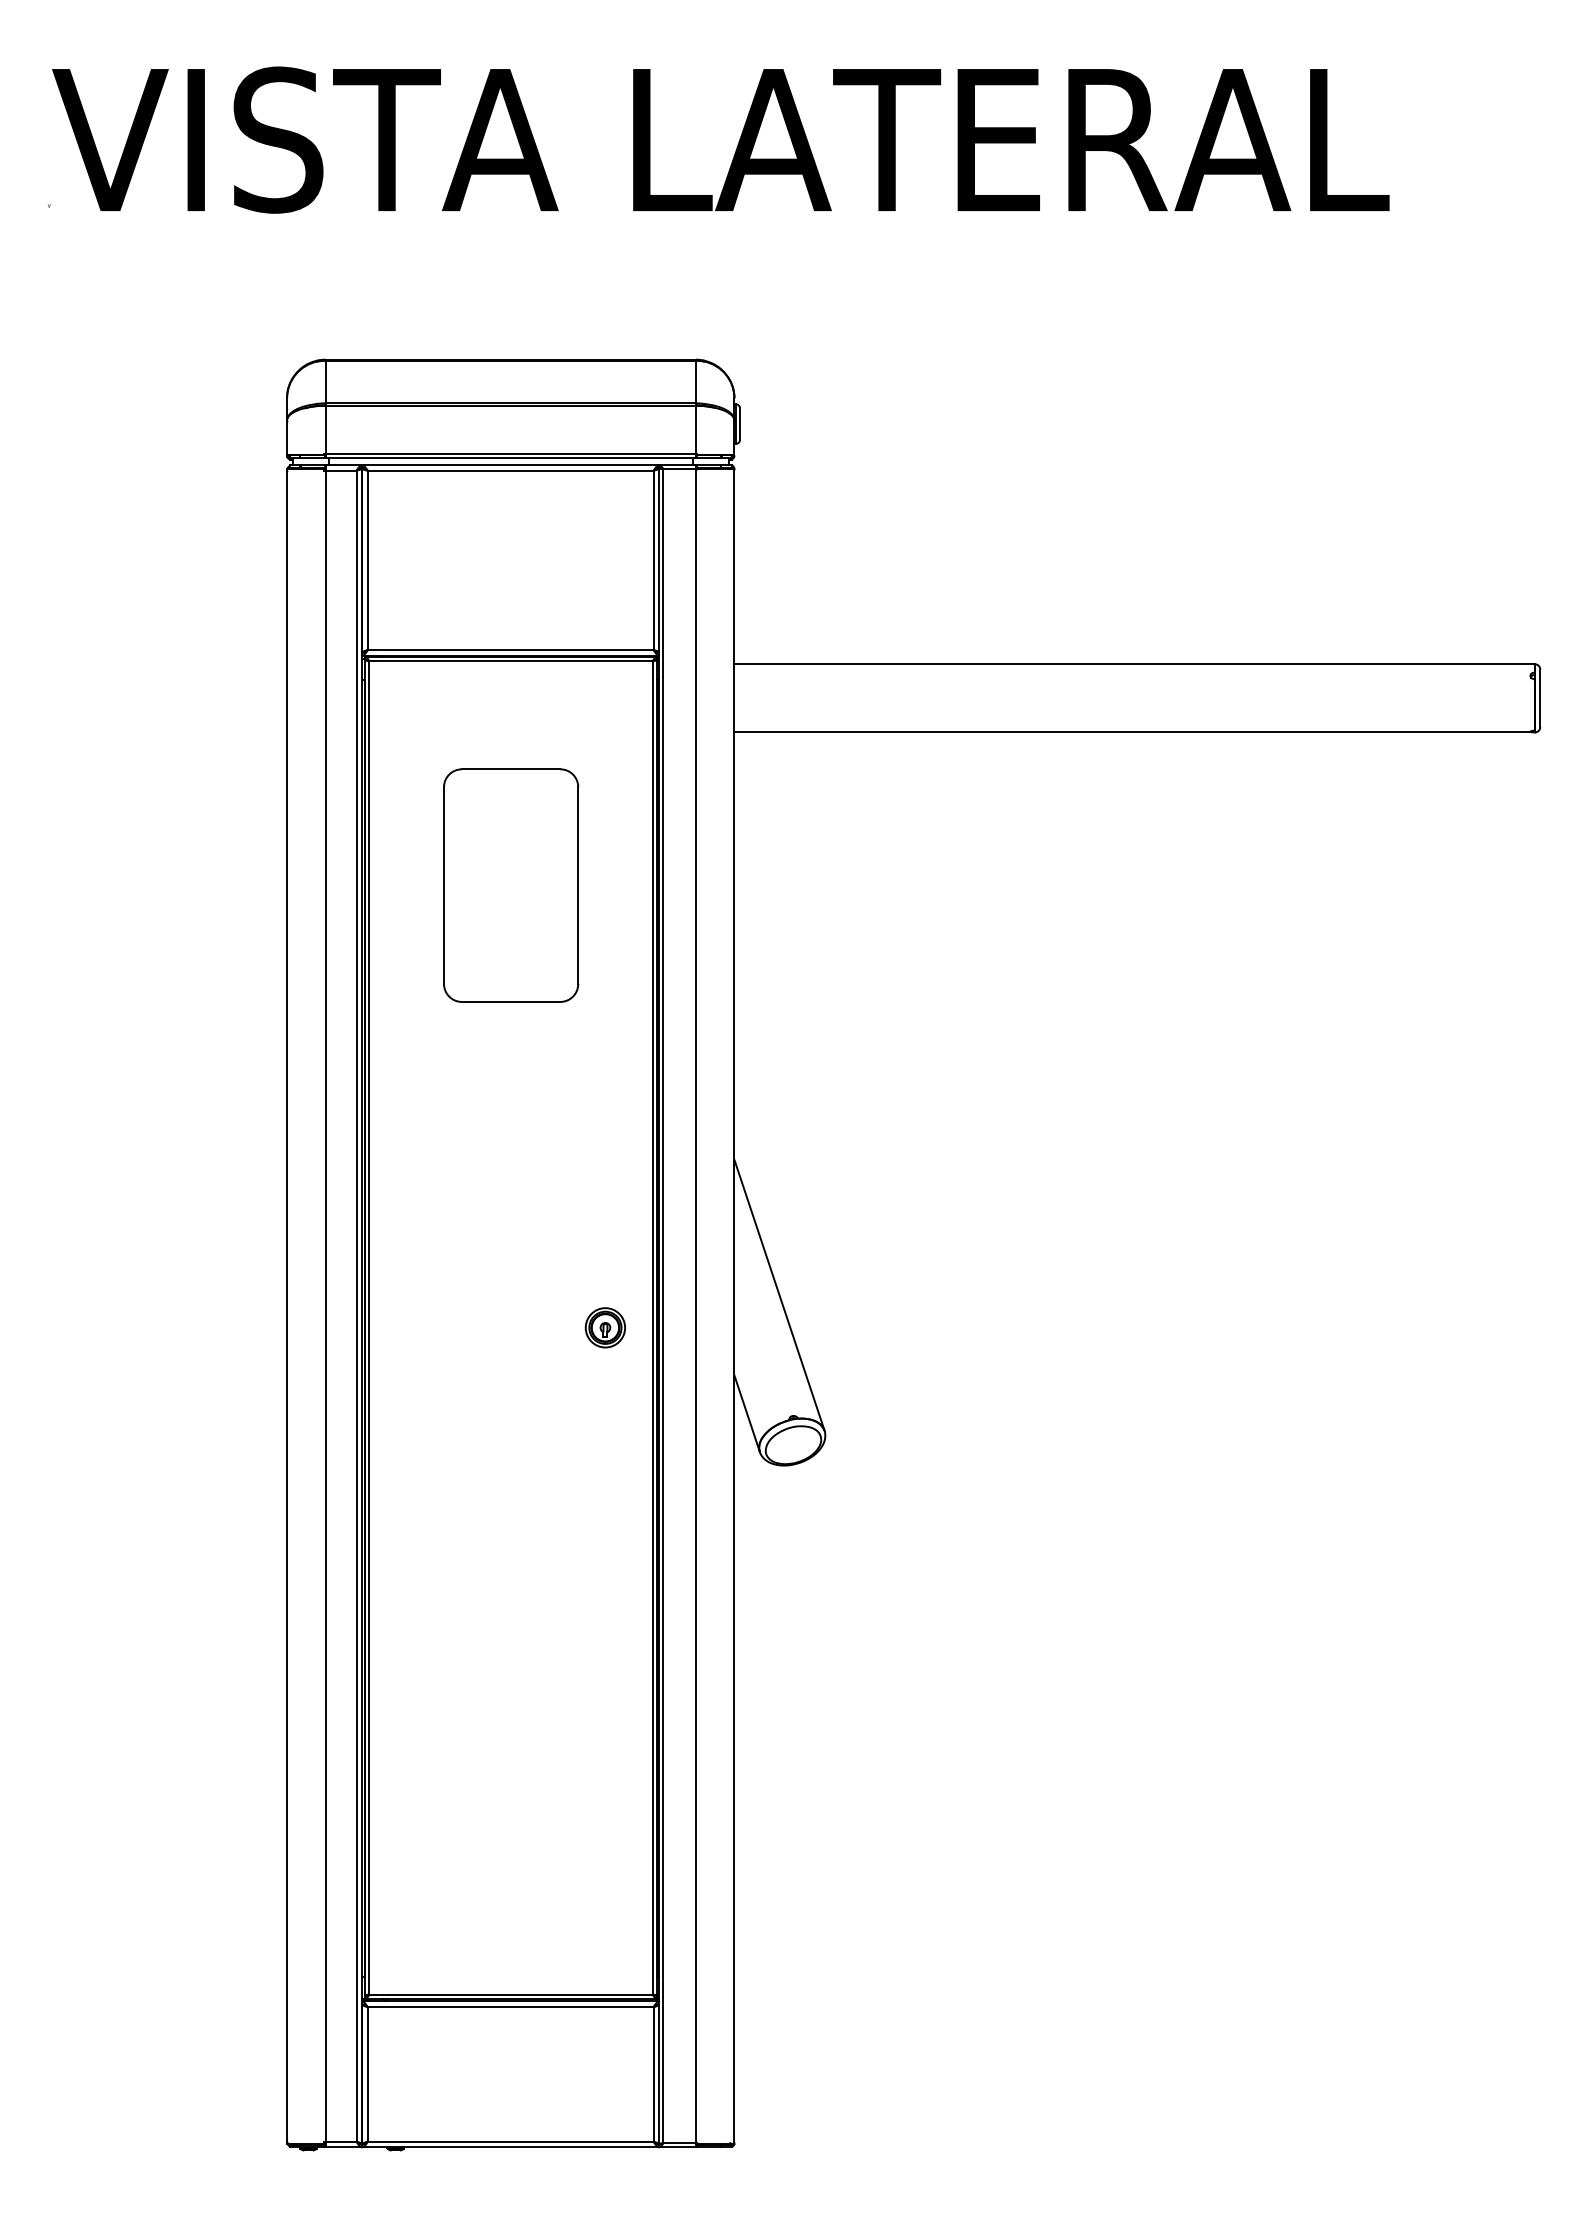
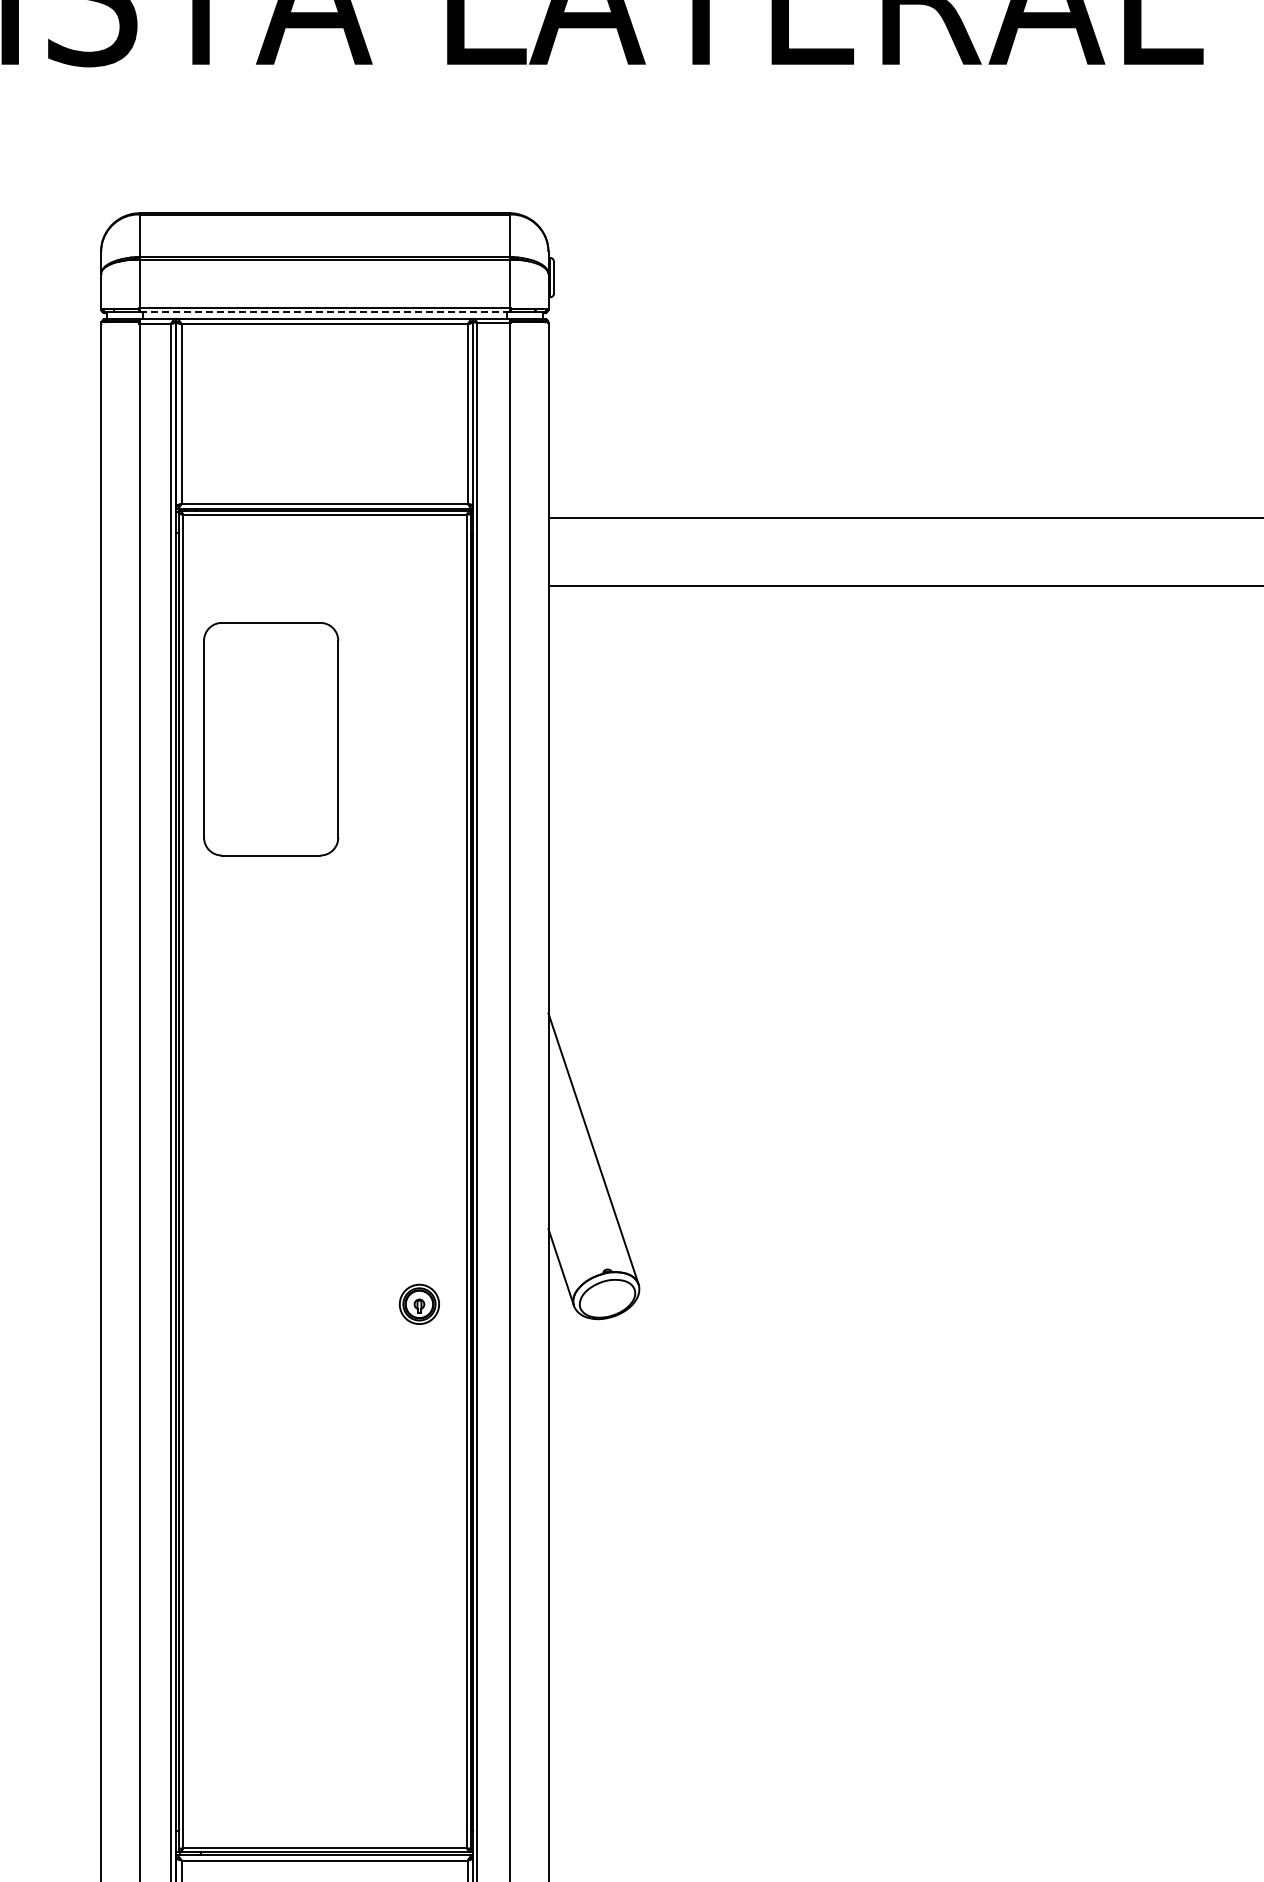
line: (511, 458) -> (325, 312), solid -> dashed
part: (511, 885) -> (271, 739), moved
part: (604, 1327) -> (418, 1304), moved

